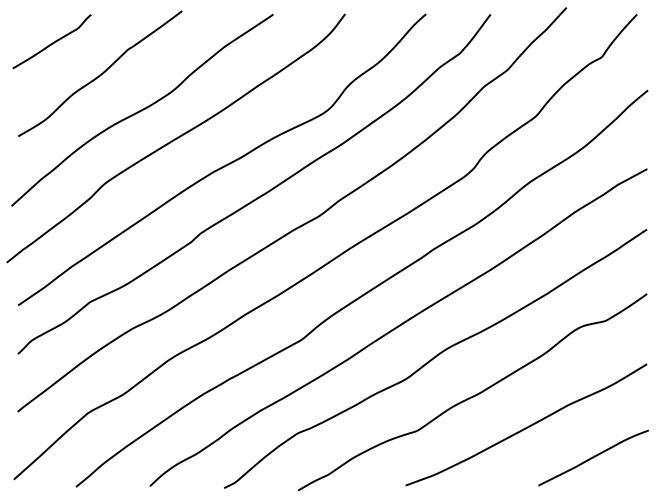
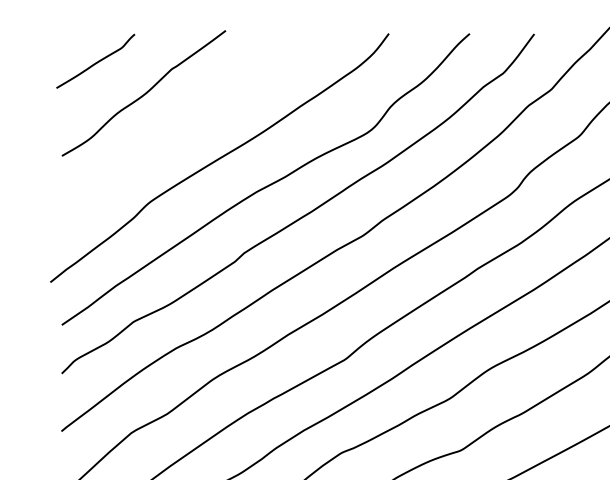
curve: (142, 110) -> (186, 130), removed

